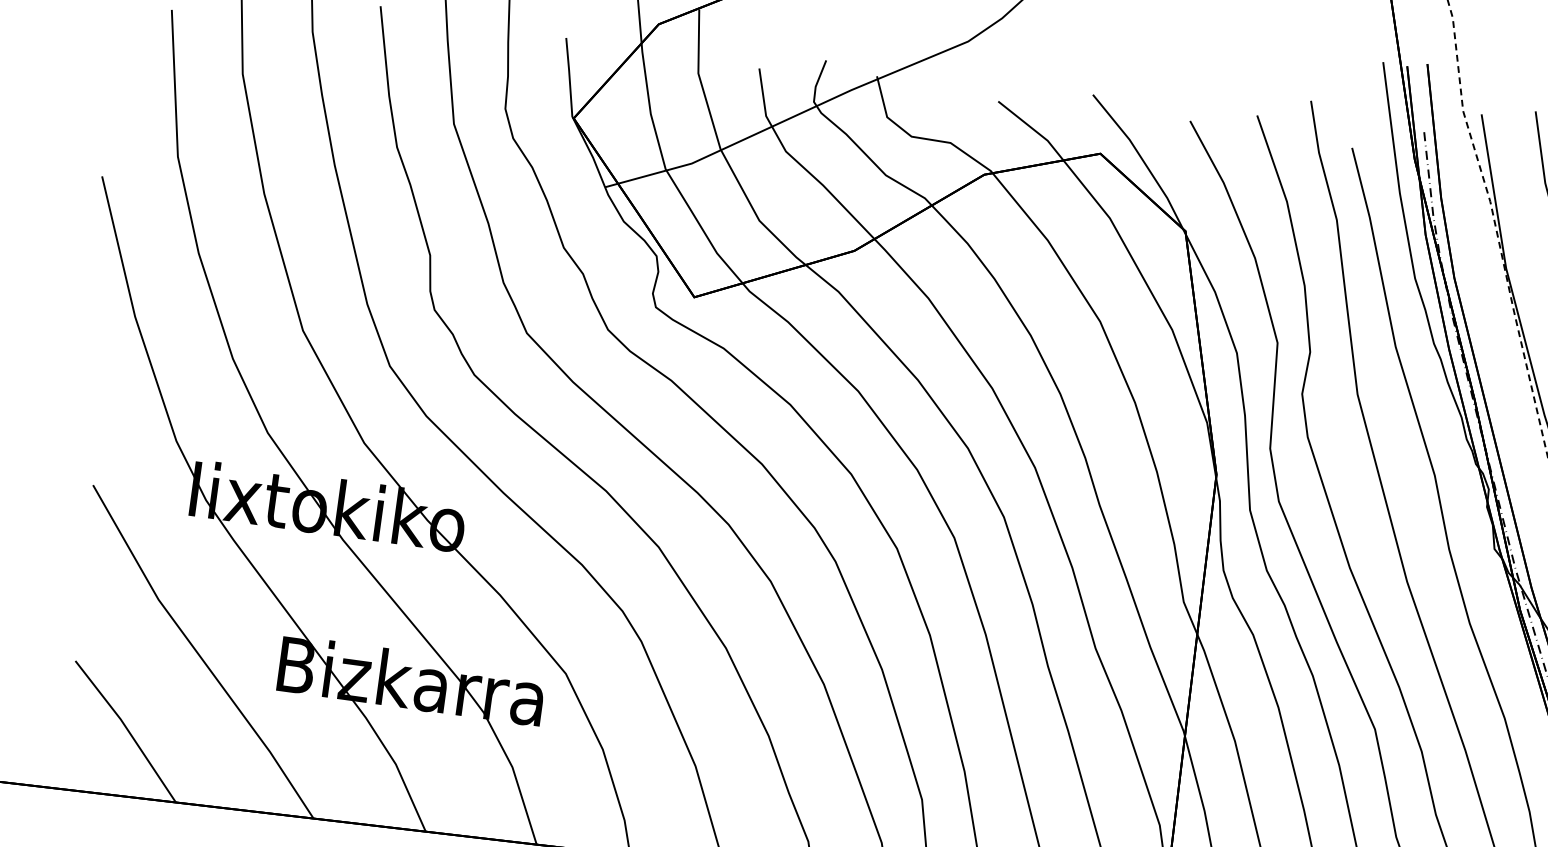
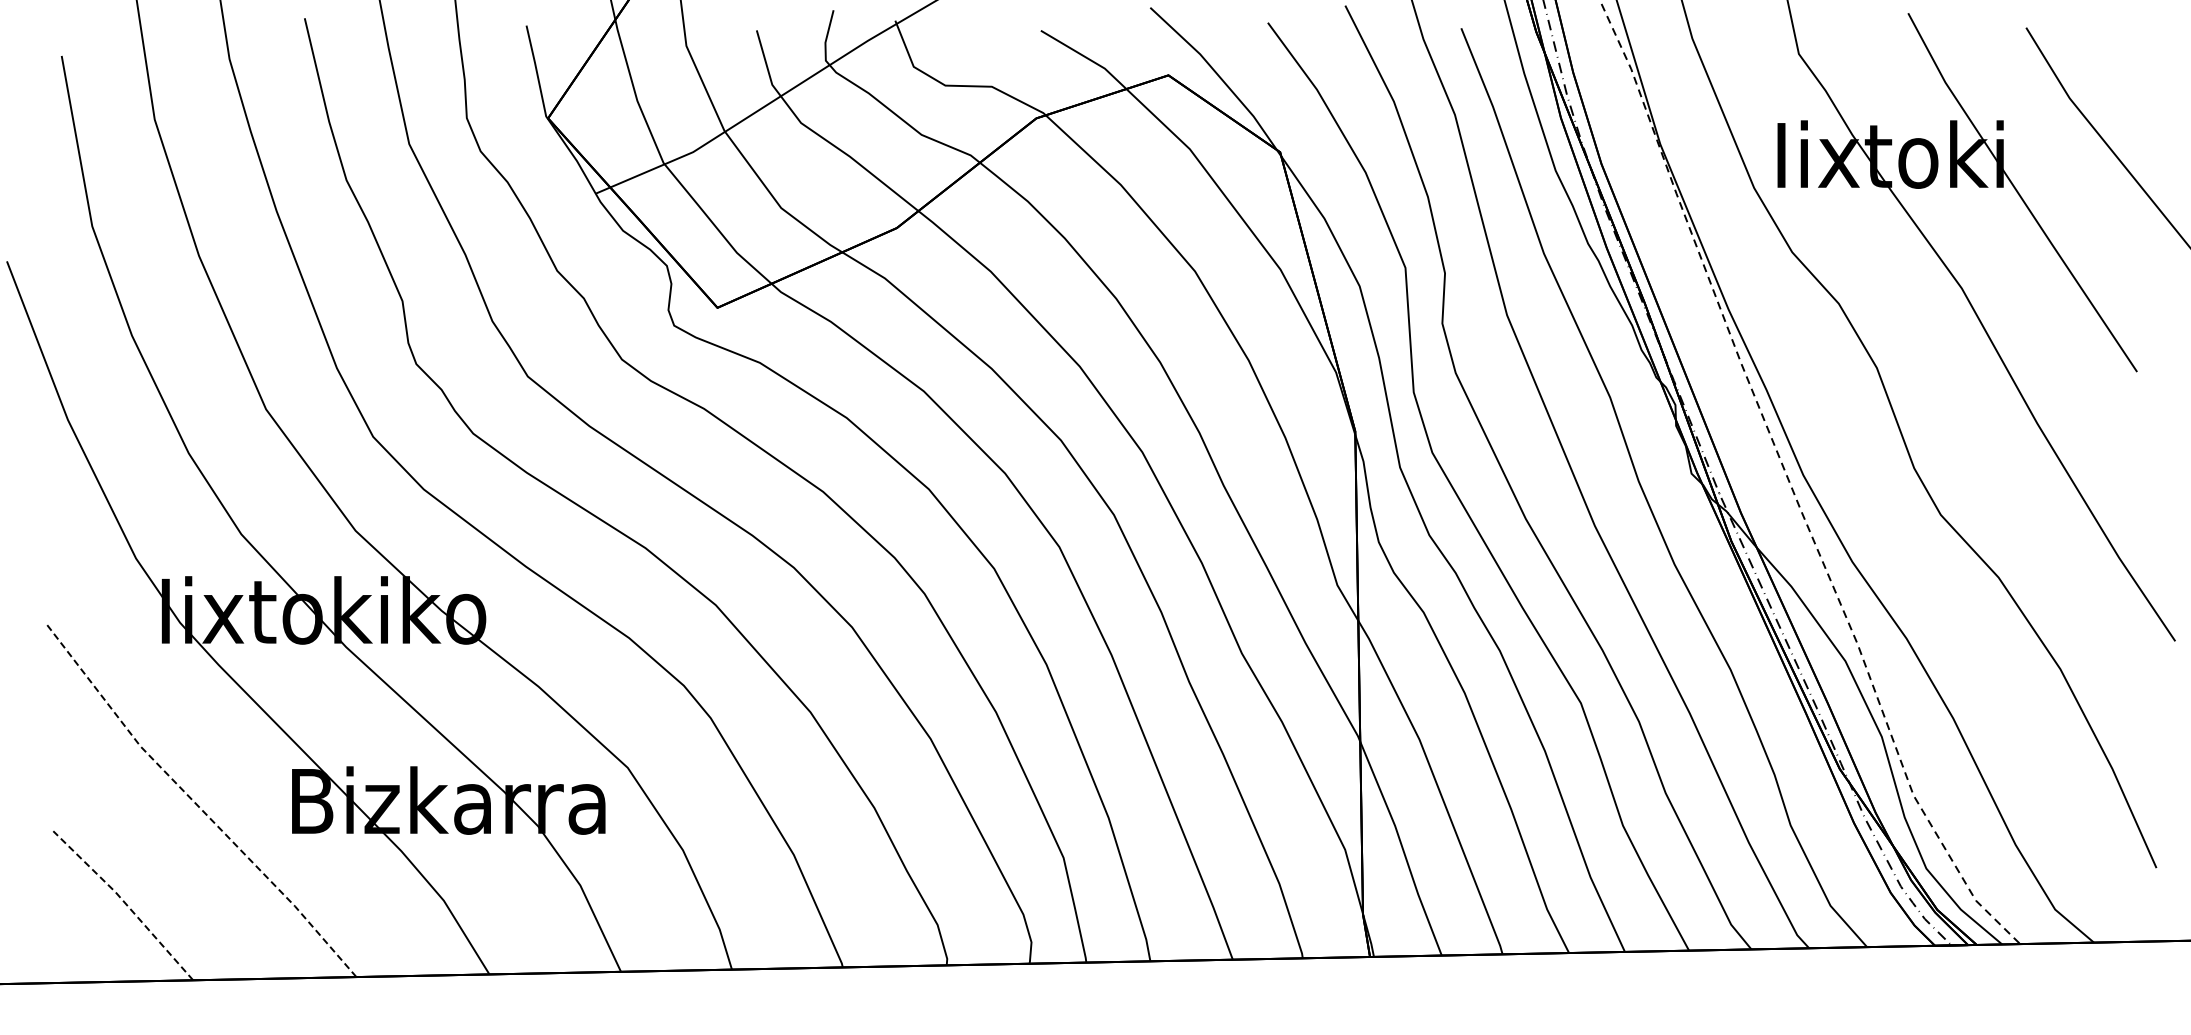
line: (199, 654) -> (196, 803), solid -> dashed
line: (127, 730) -> (125, 903), solid -> dashed

